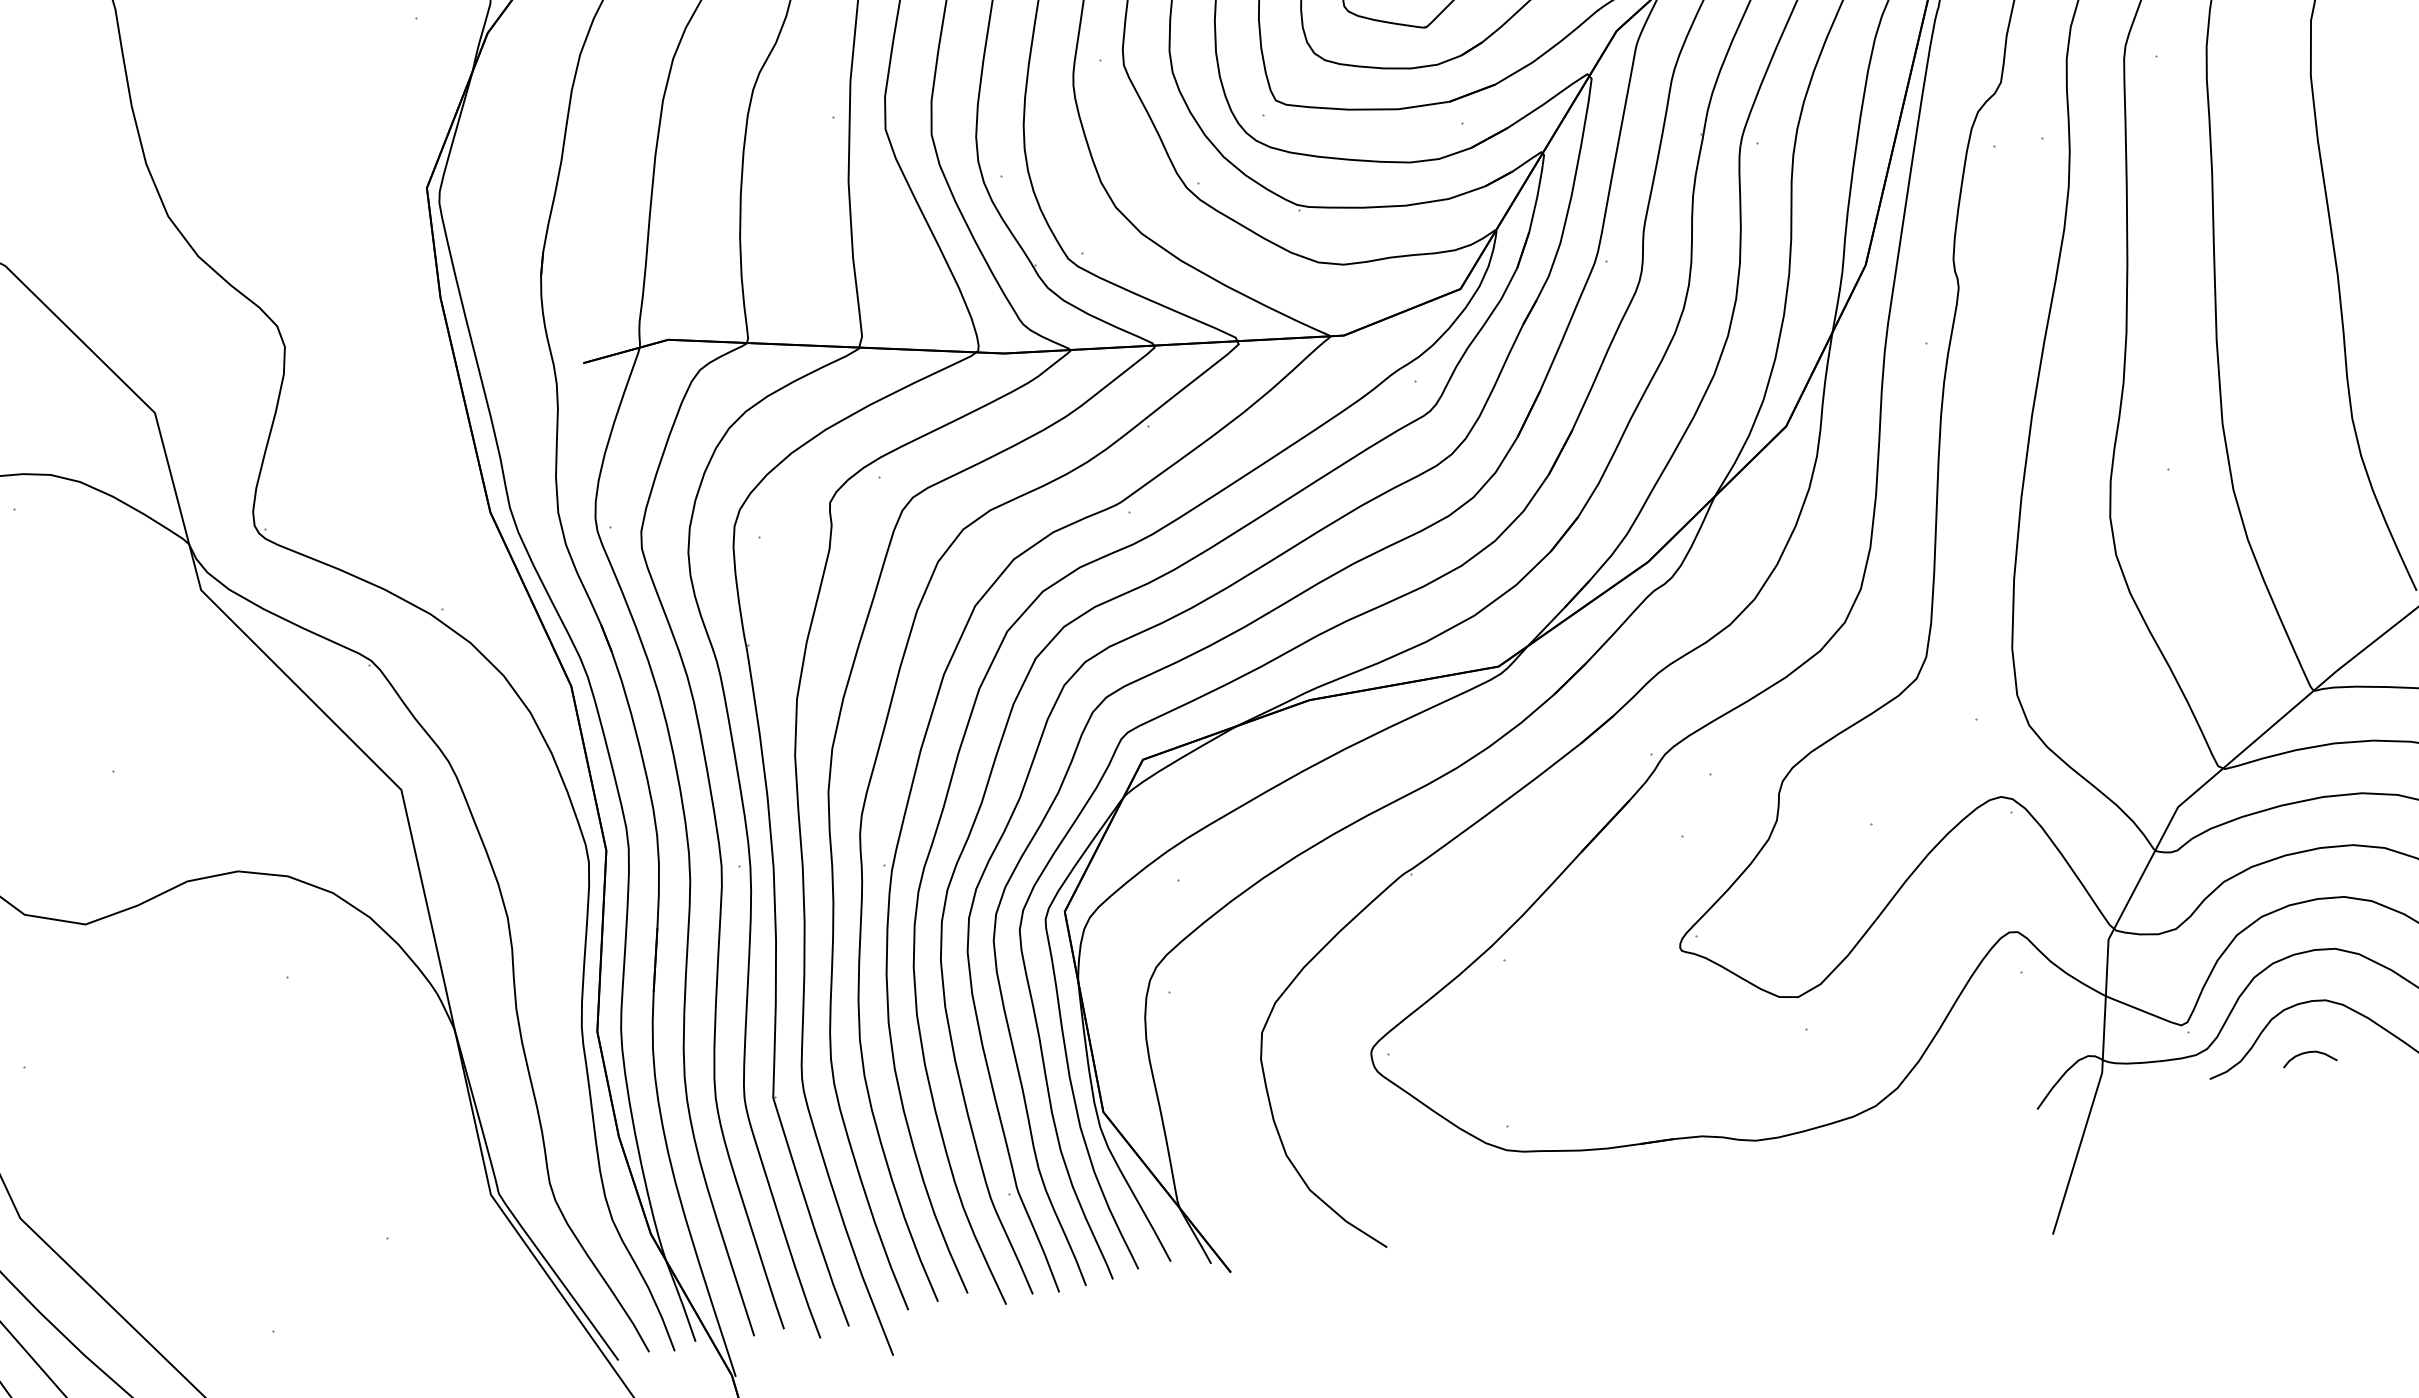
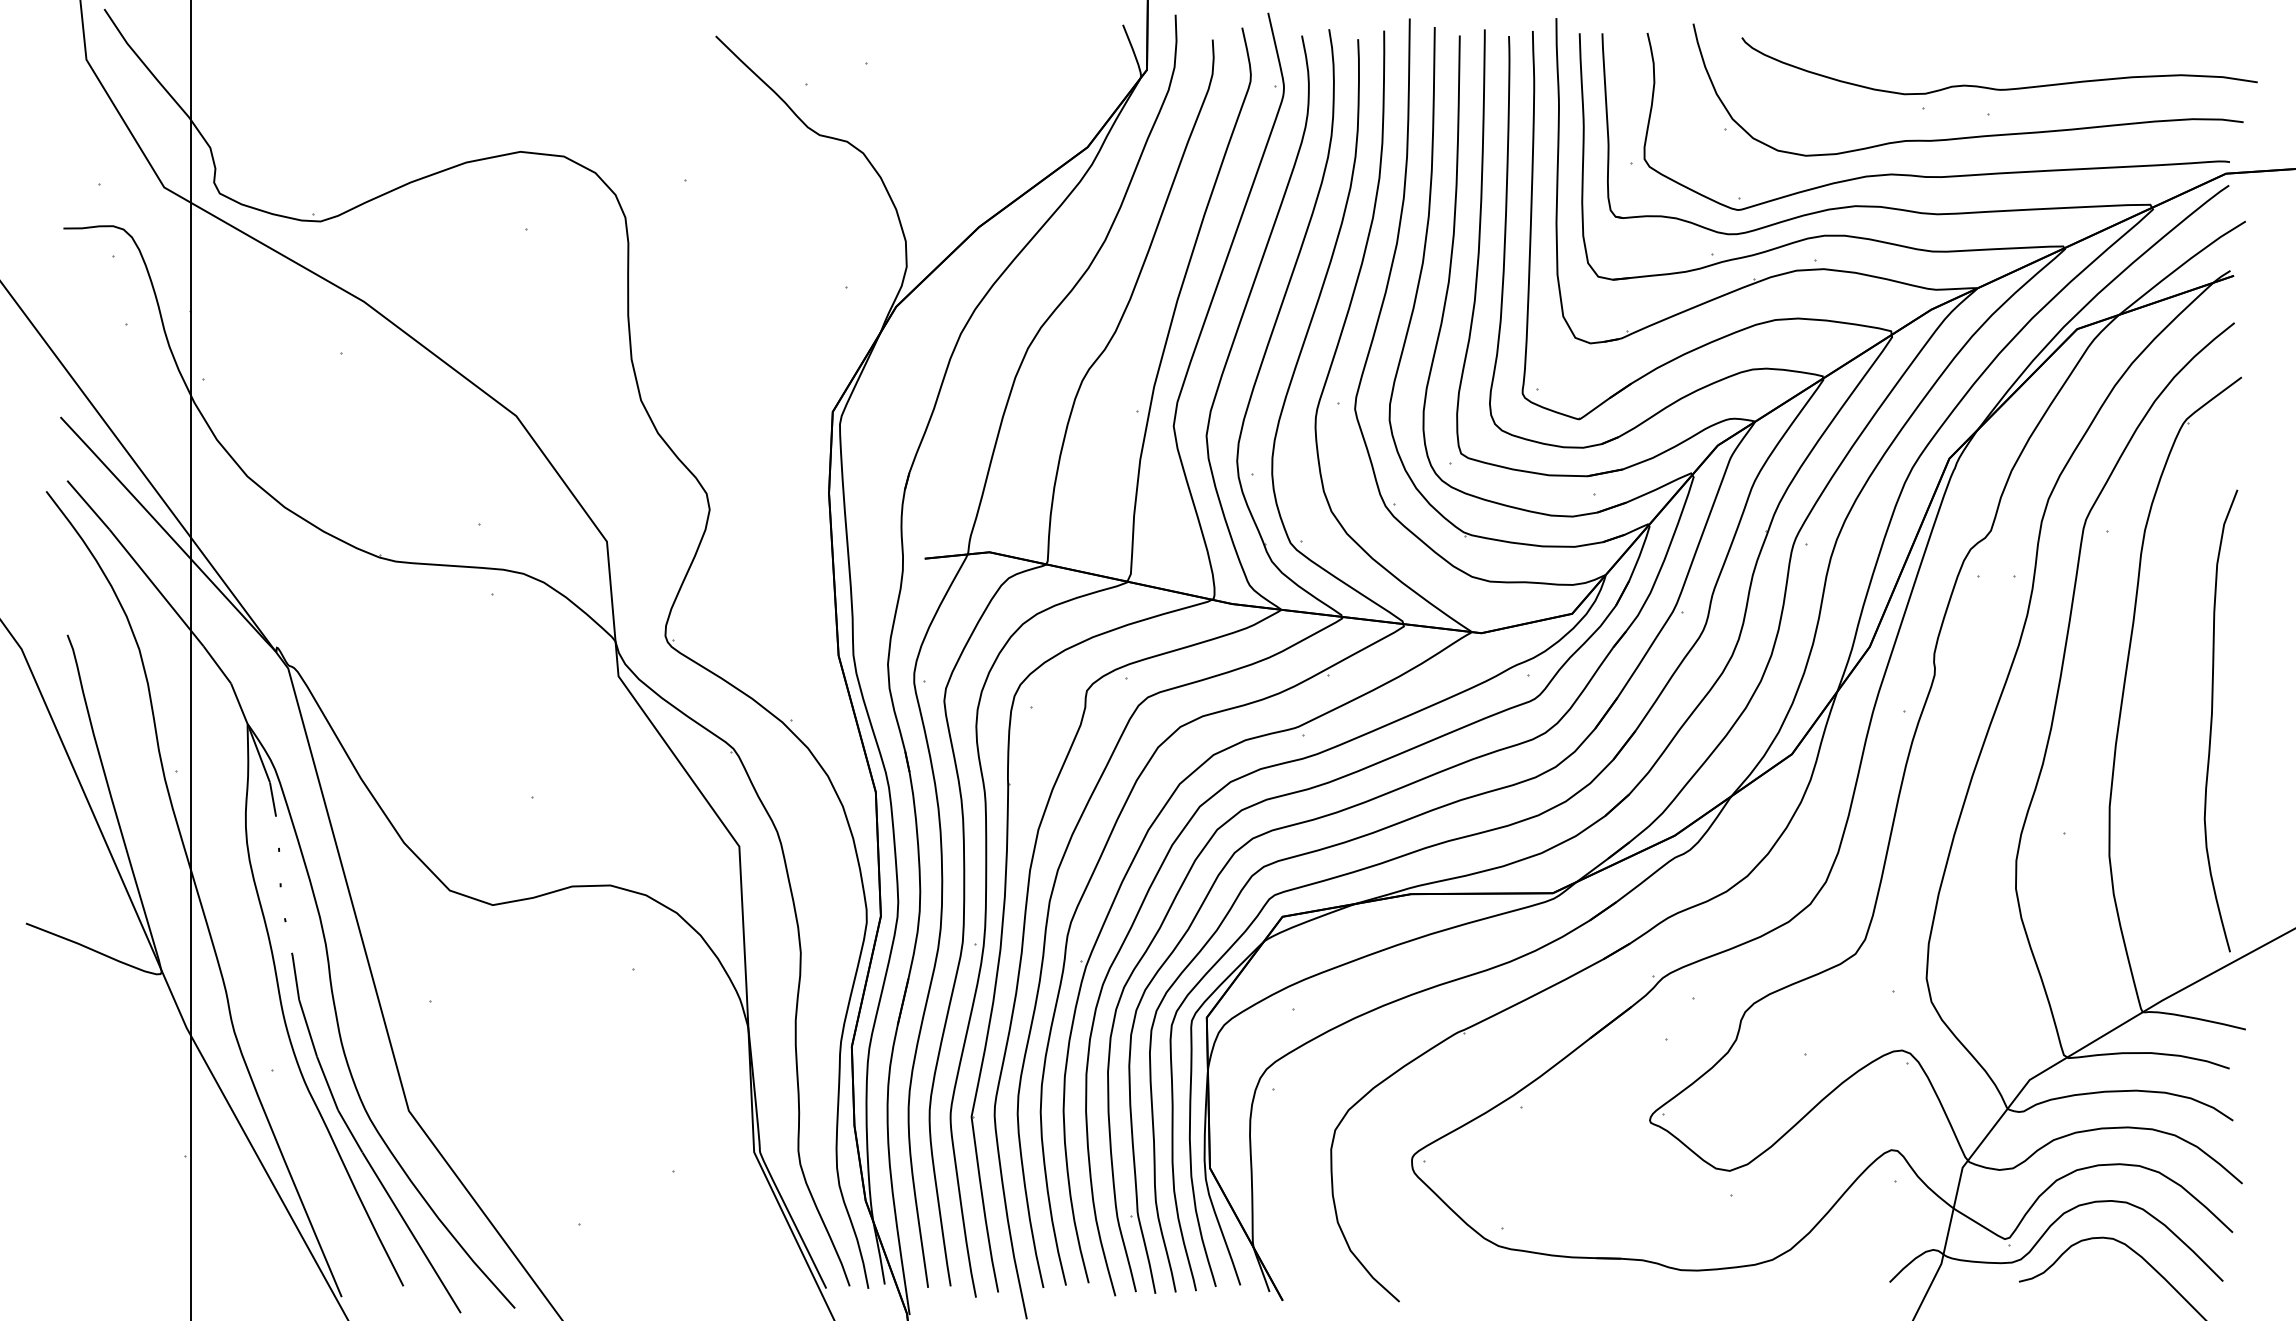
curve: (2307, 1053) -> (2093, 1275), removed

